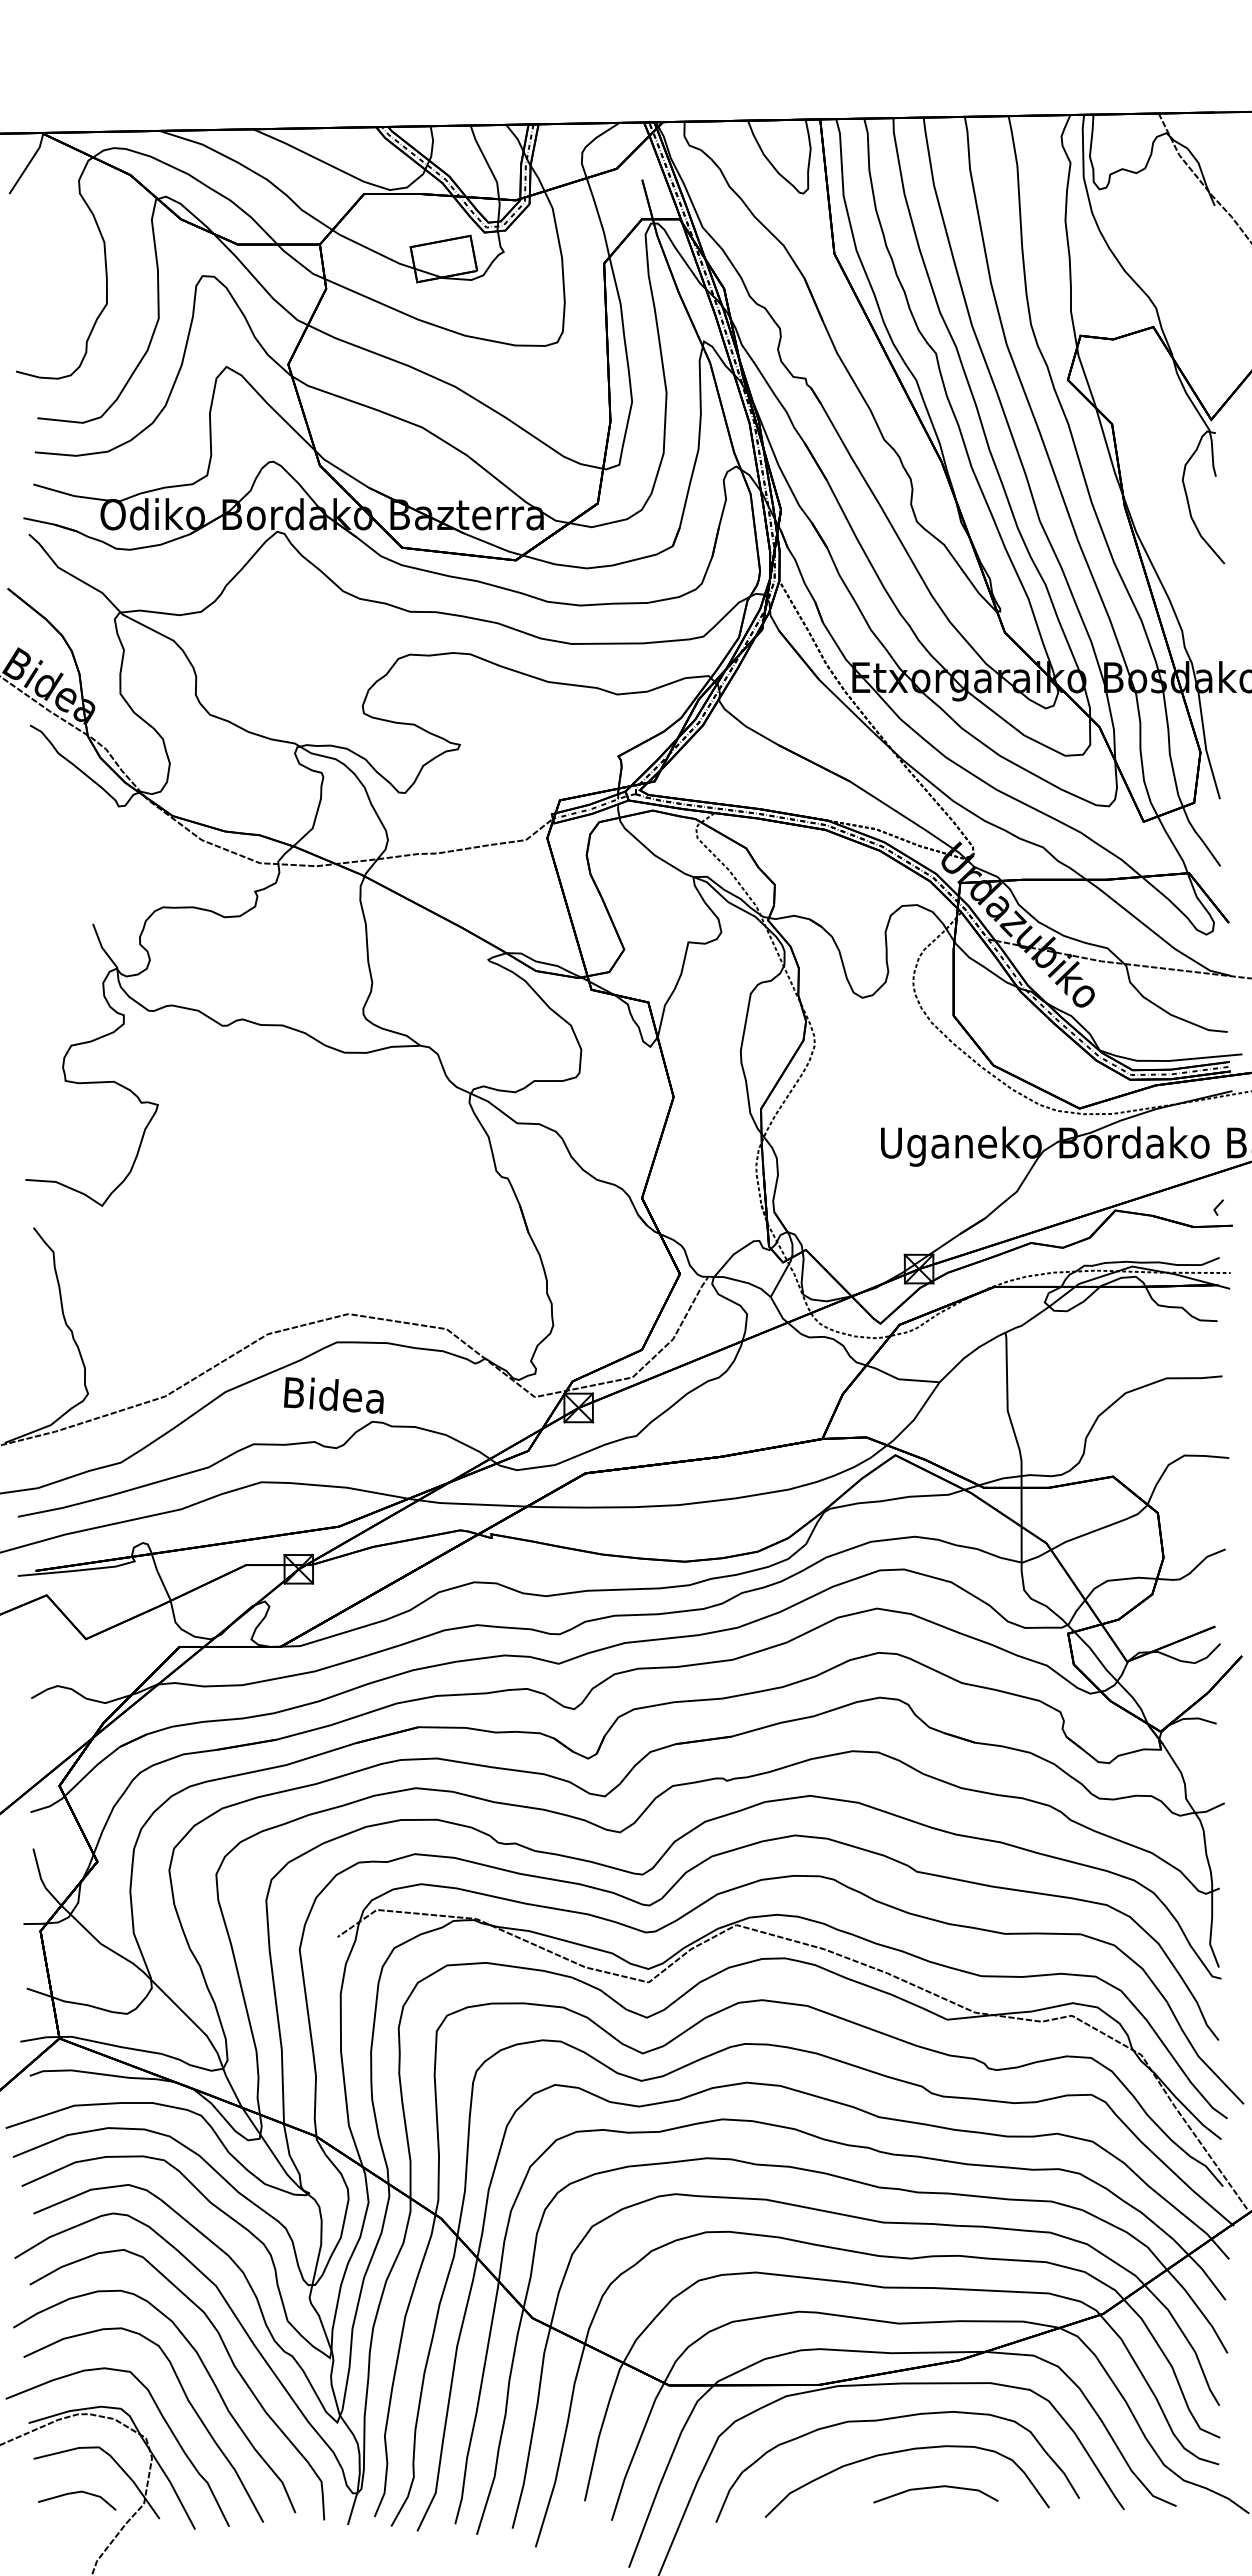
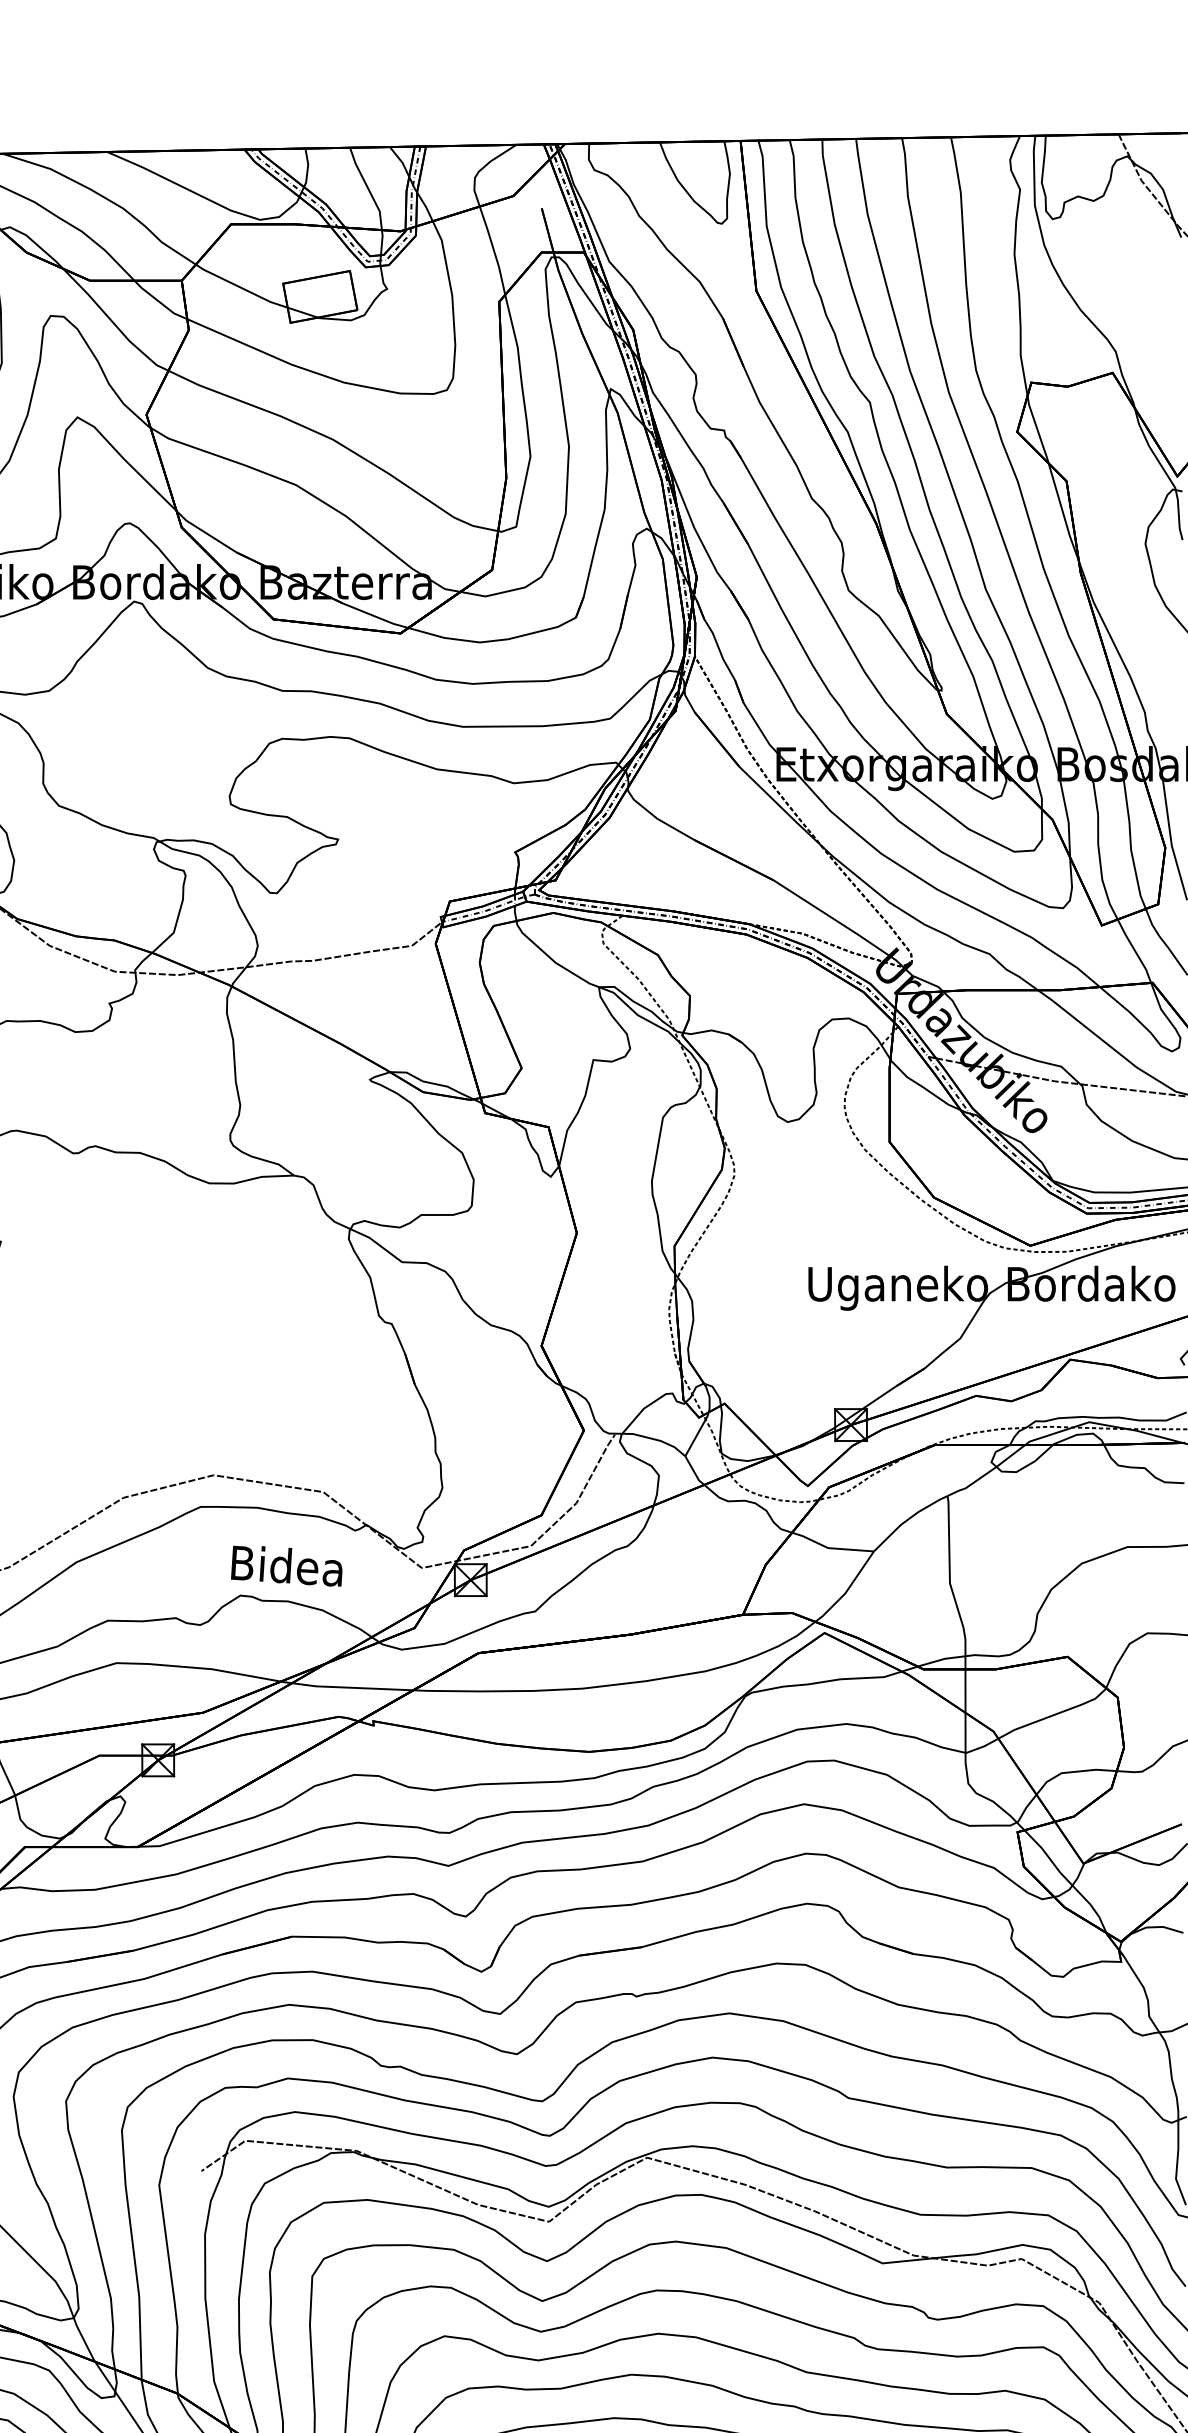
text: (333, 1395) -> (286, 1566), moved

